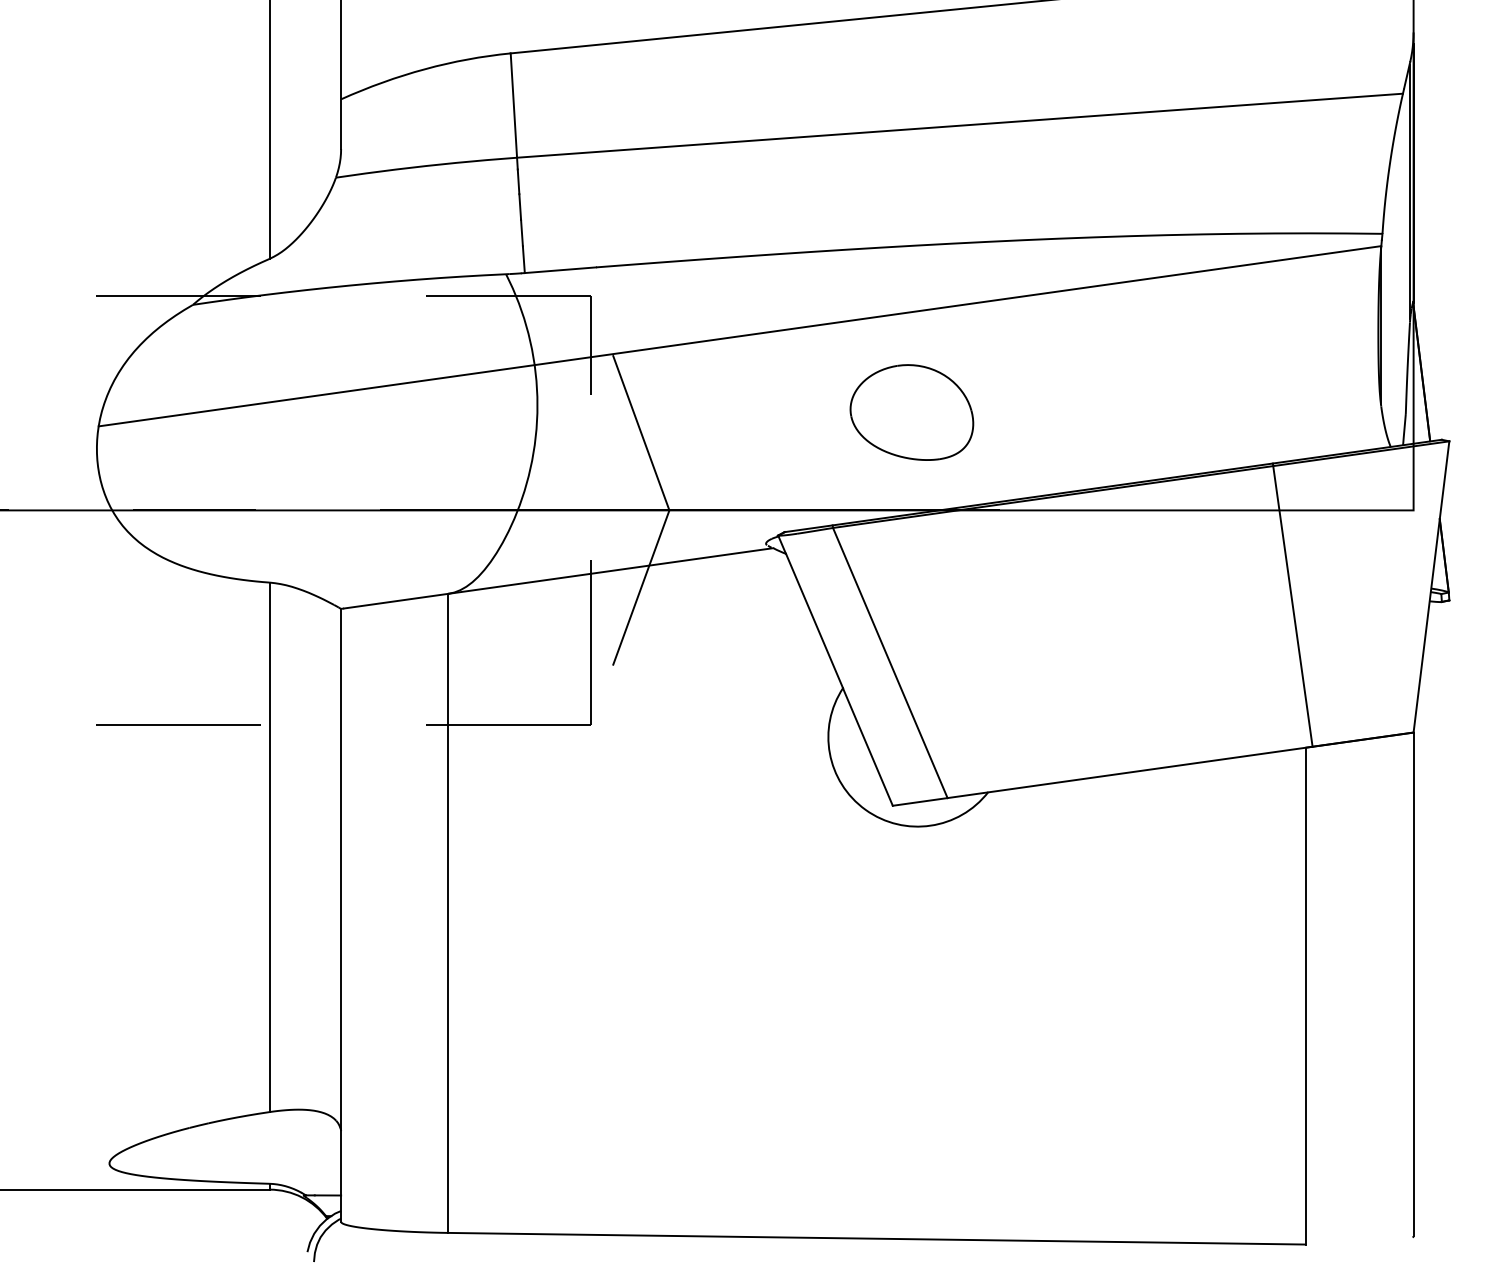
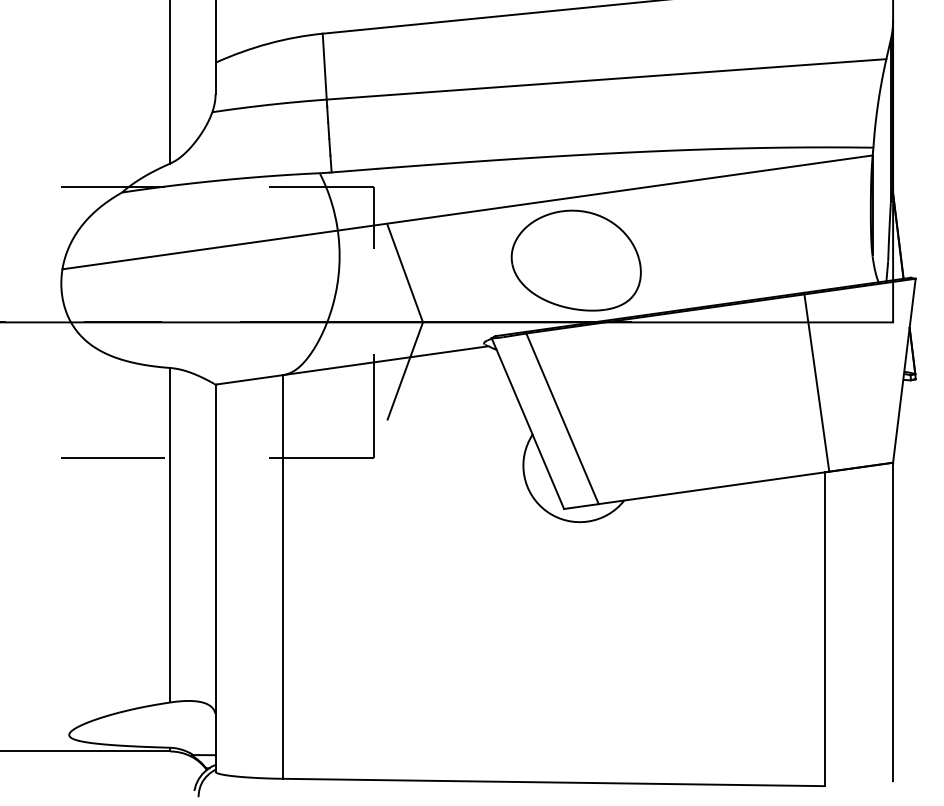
part: (910, 412) -> (575, 260), size x1.67

